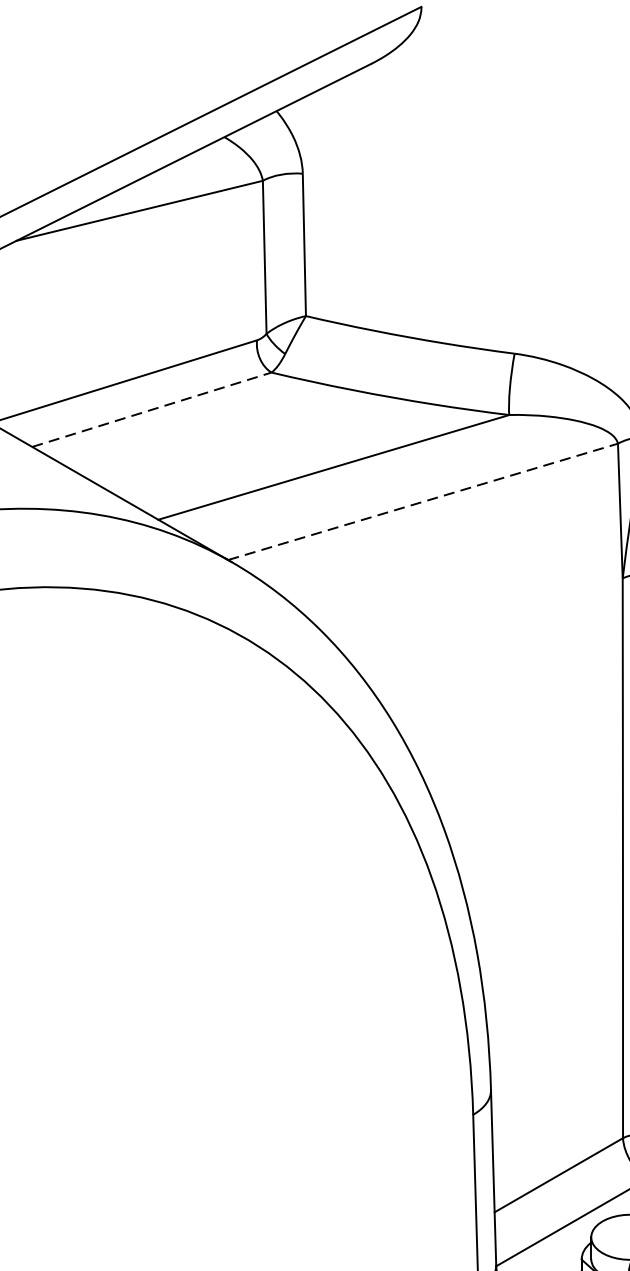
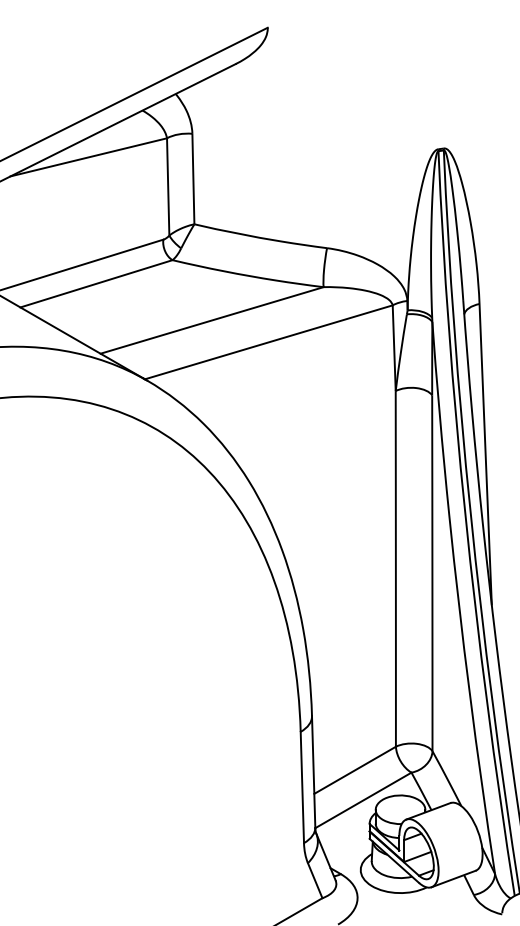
line: (151, 409) -> (96, 283), dashed -> solid
line: (424, 502) -> (269, 342), dashed -> solid

